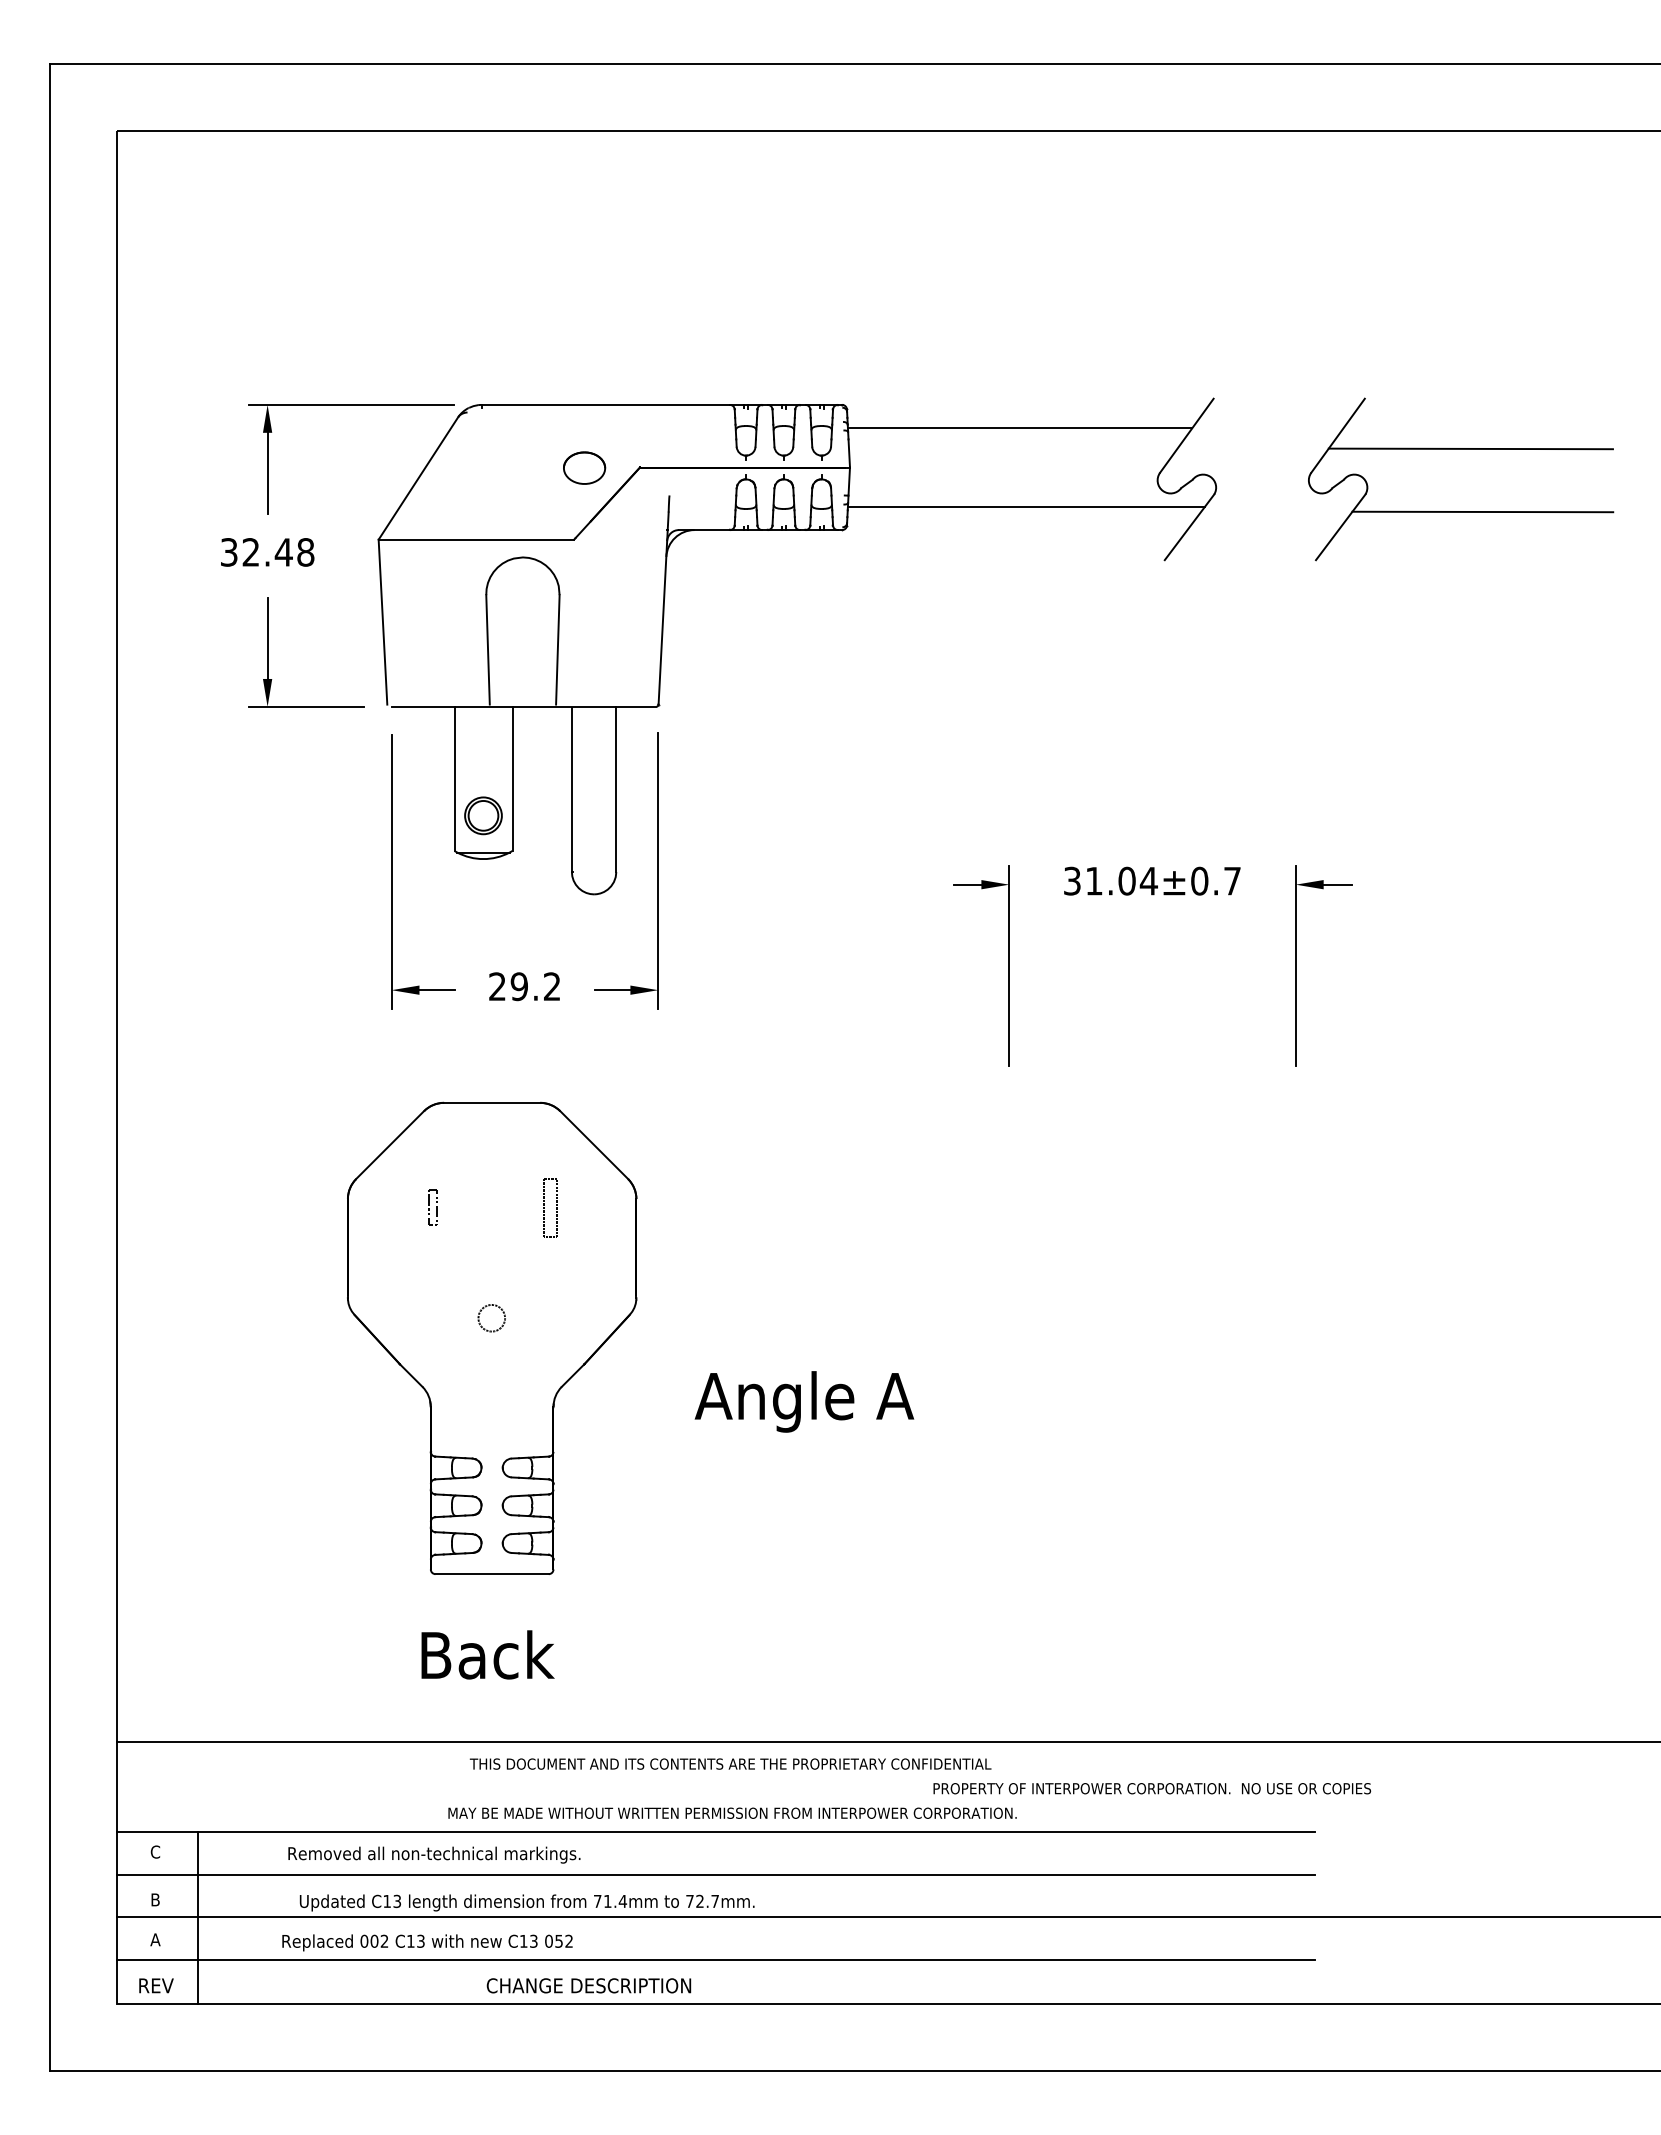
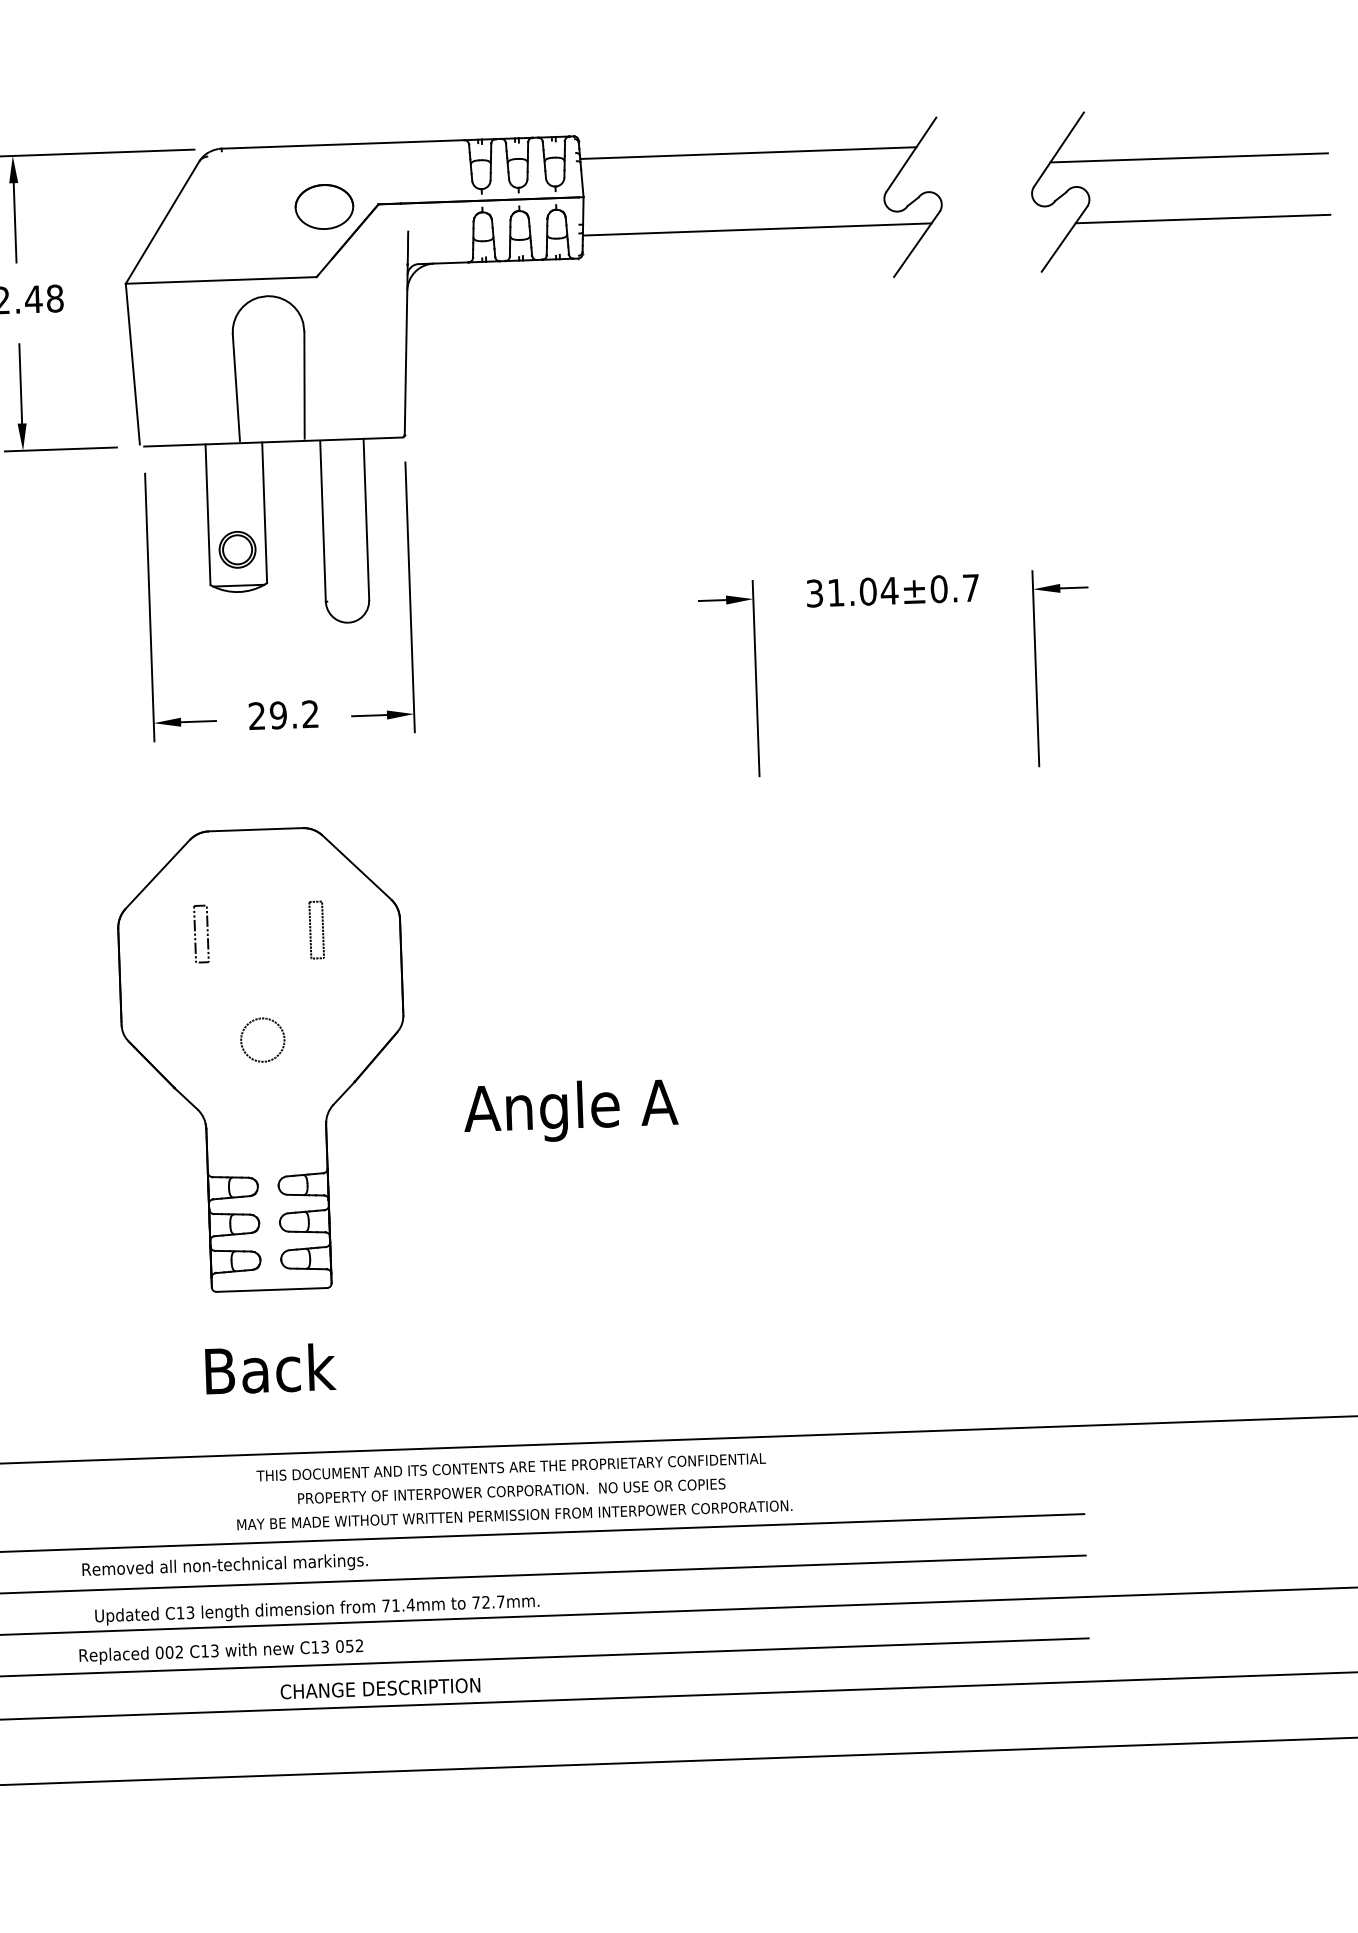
part: (584, 467) -> (324, 206), size x1.43
part: (432, 1207) -> (201, 933), size x1.67
circle: (491, 1318) -> (262, 1040), size x1.67
text: (1152, 1788) -> (511, 1491), moved

